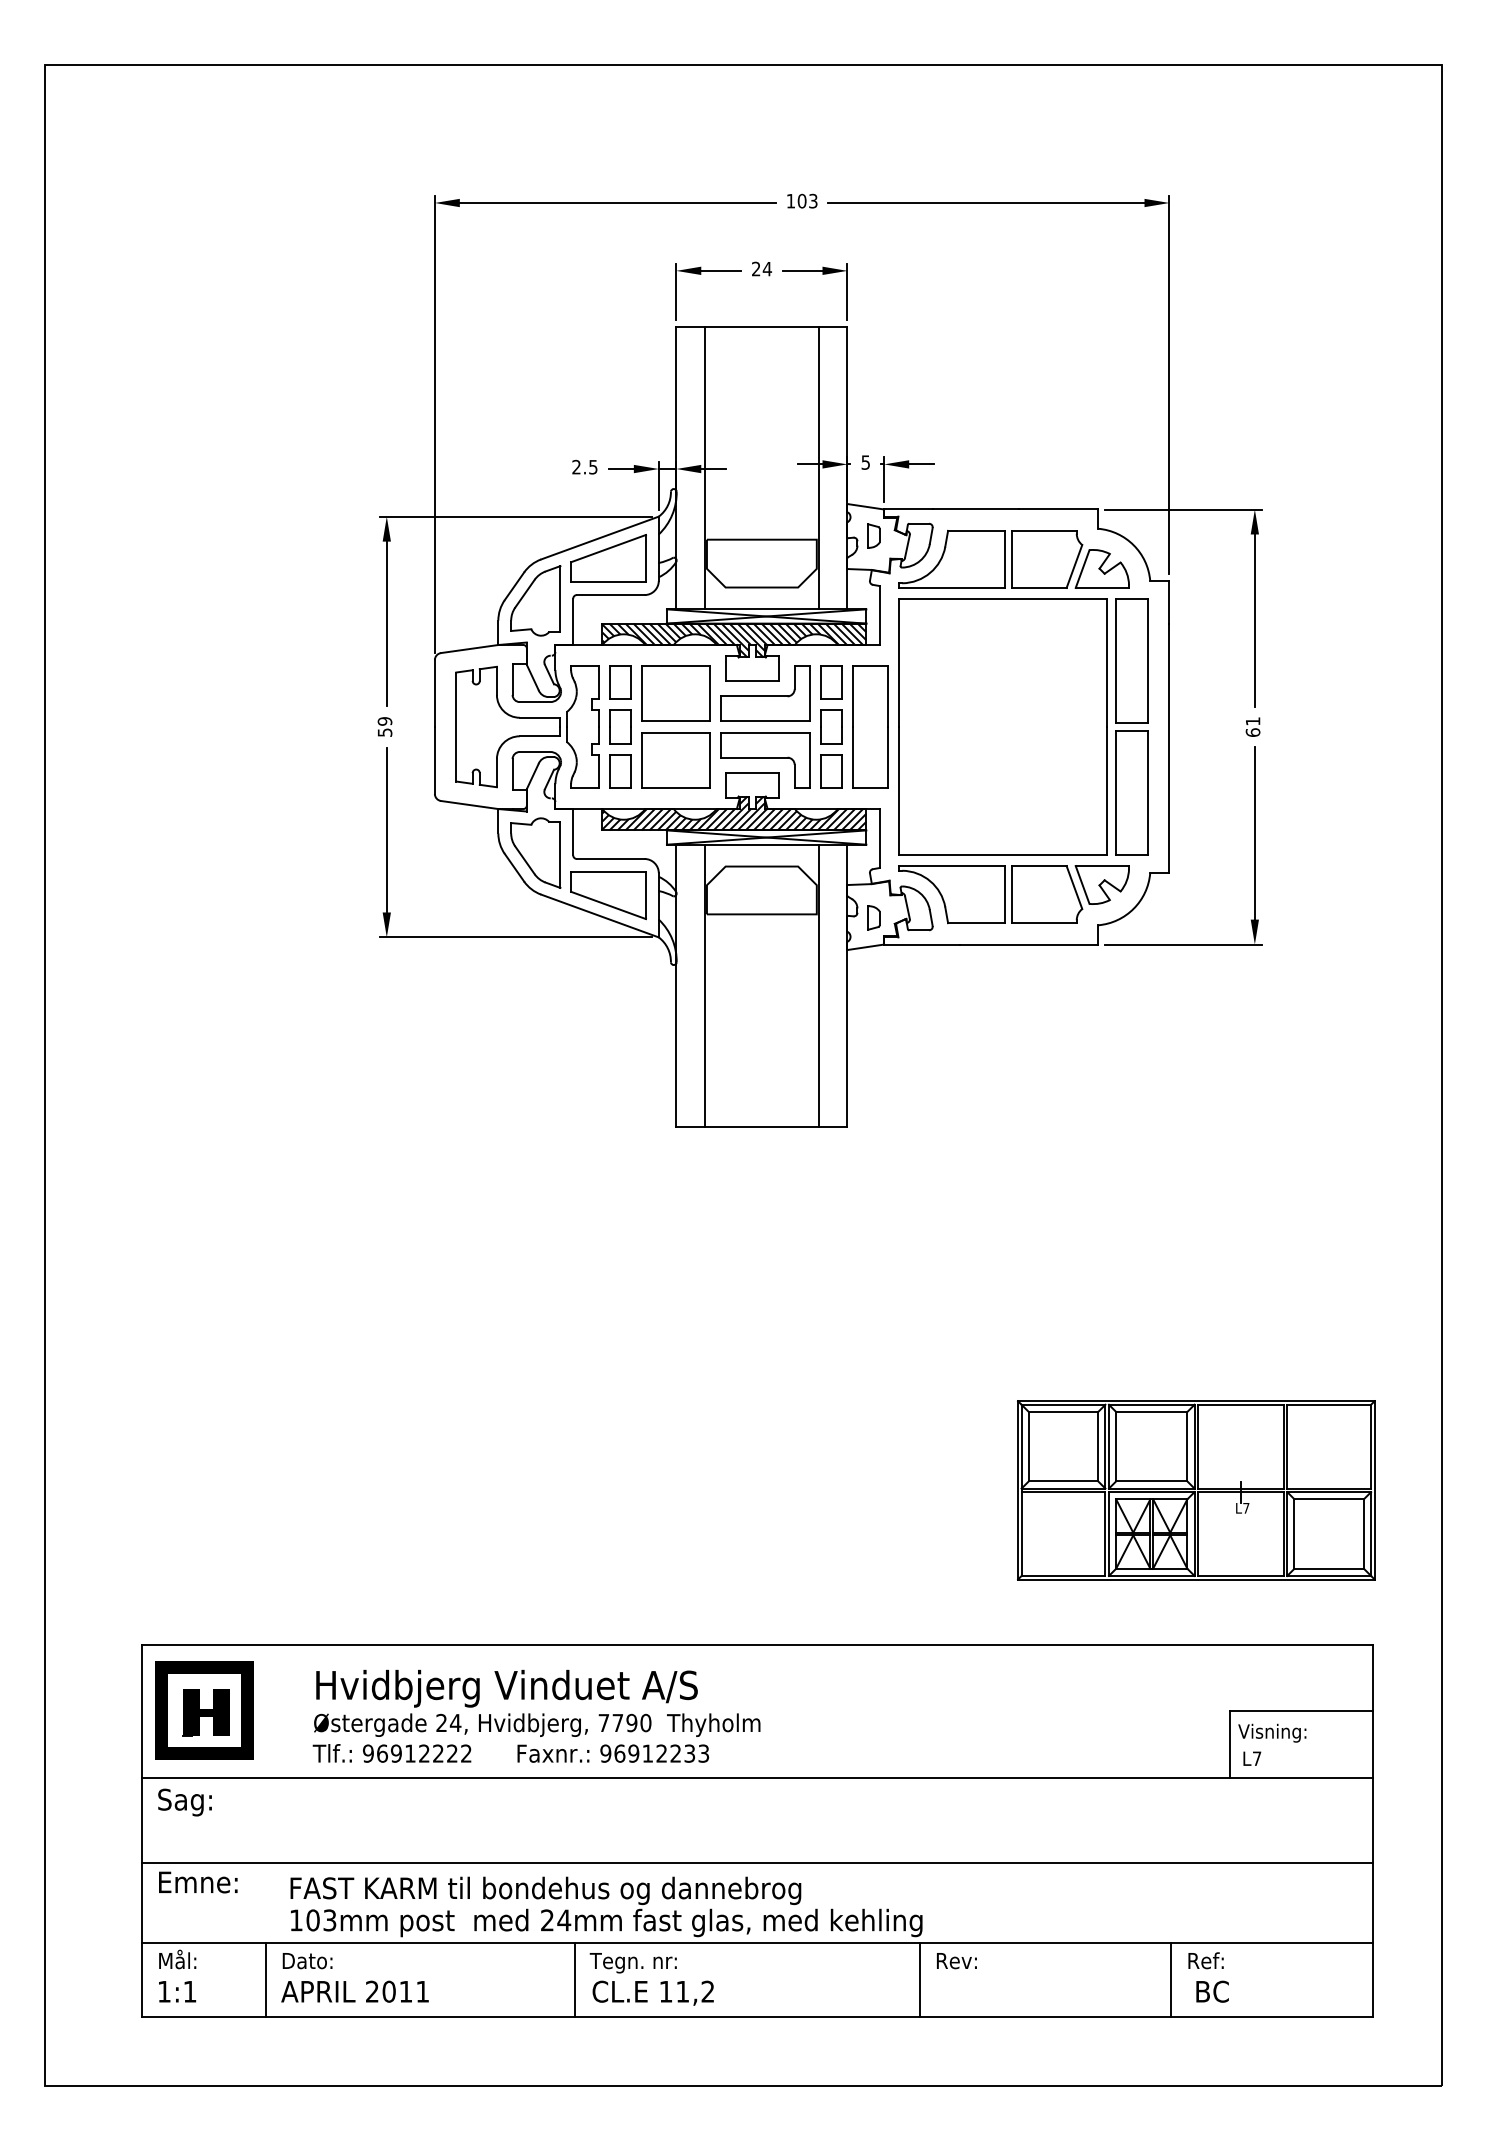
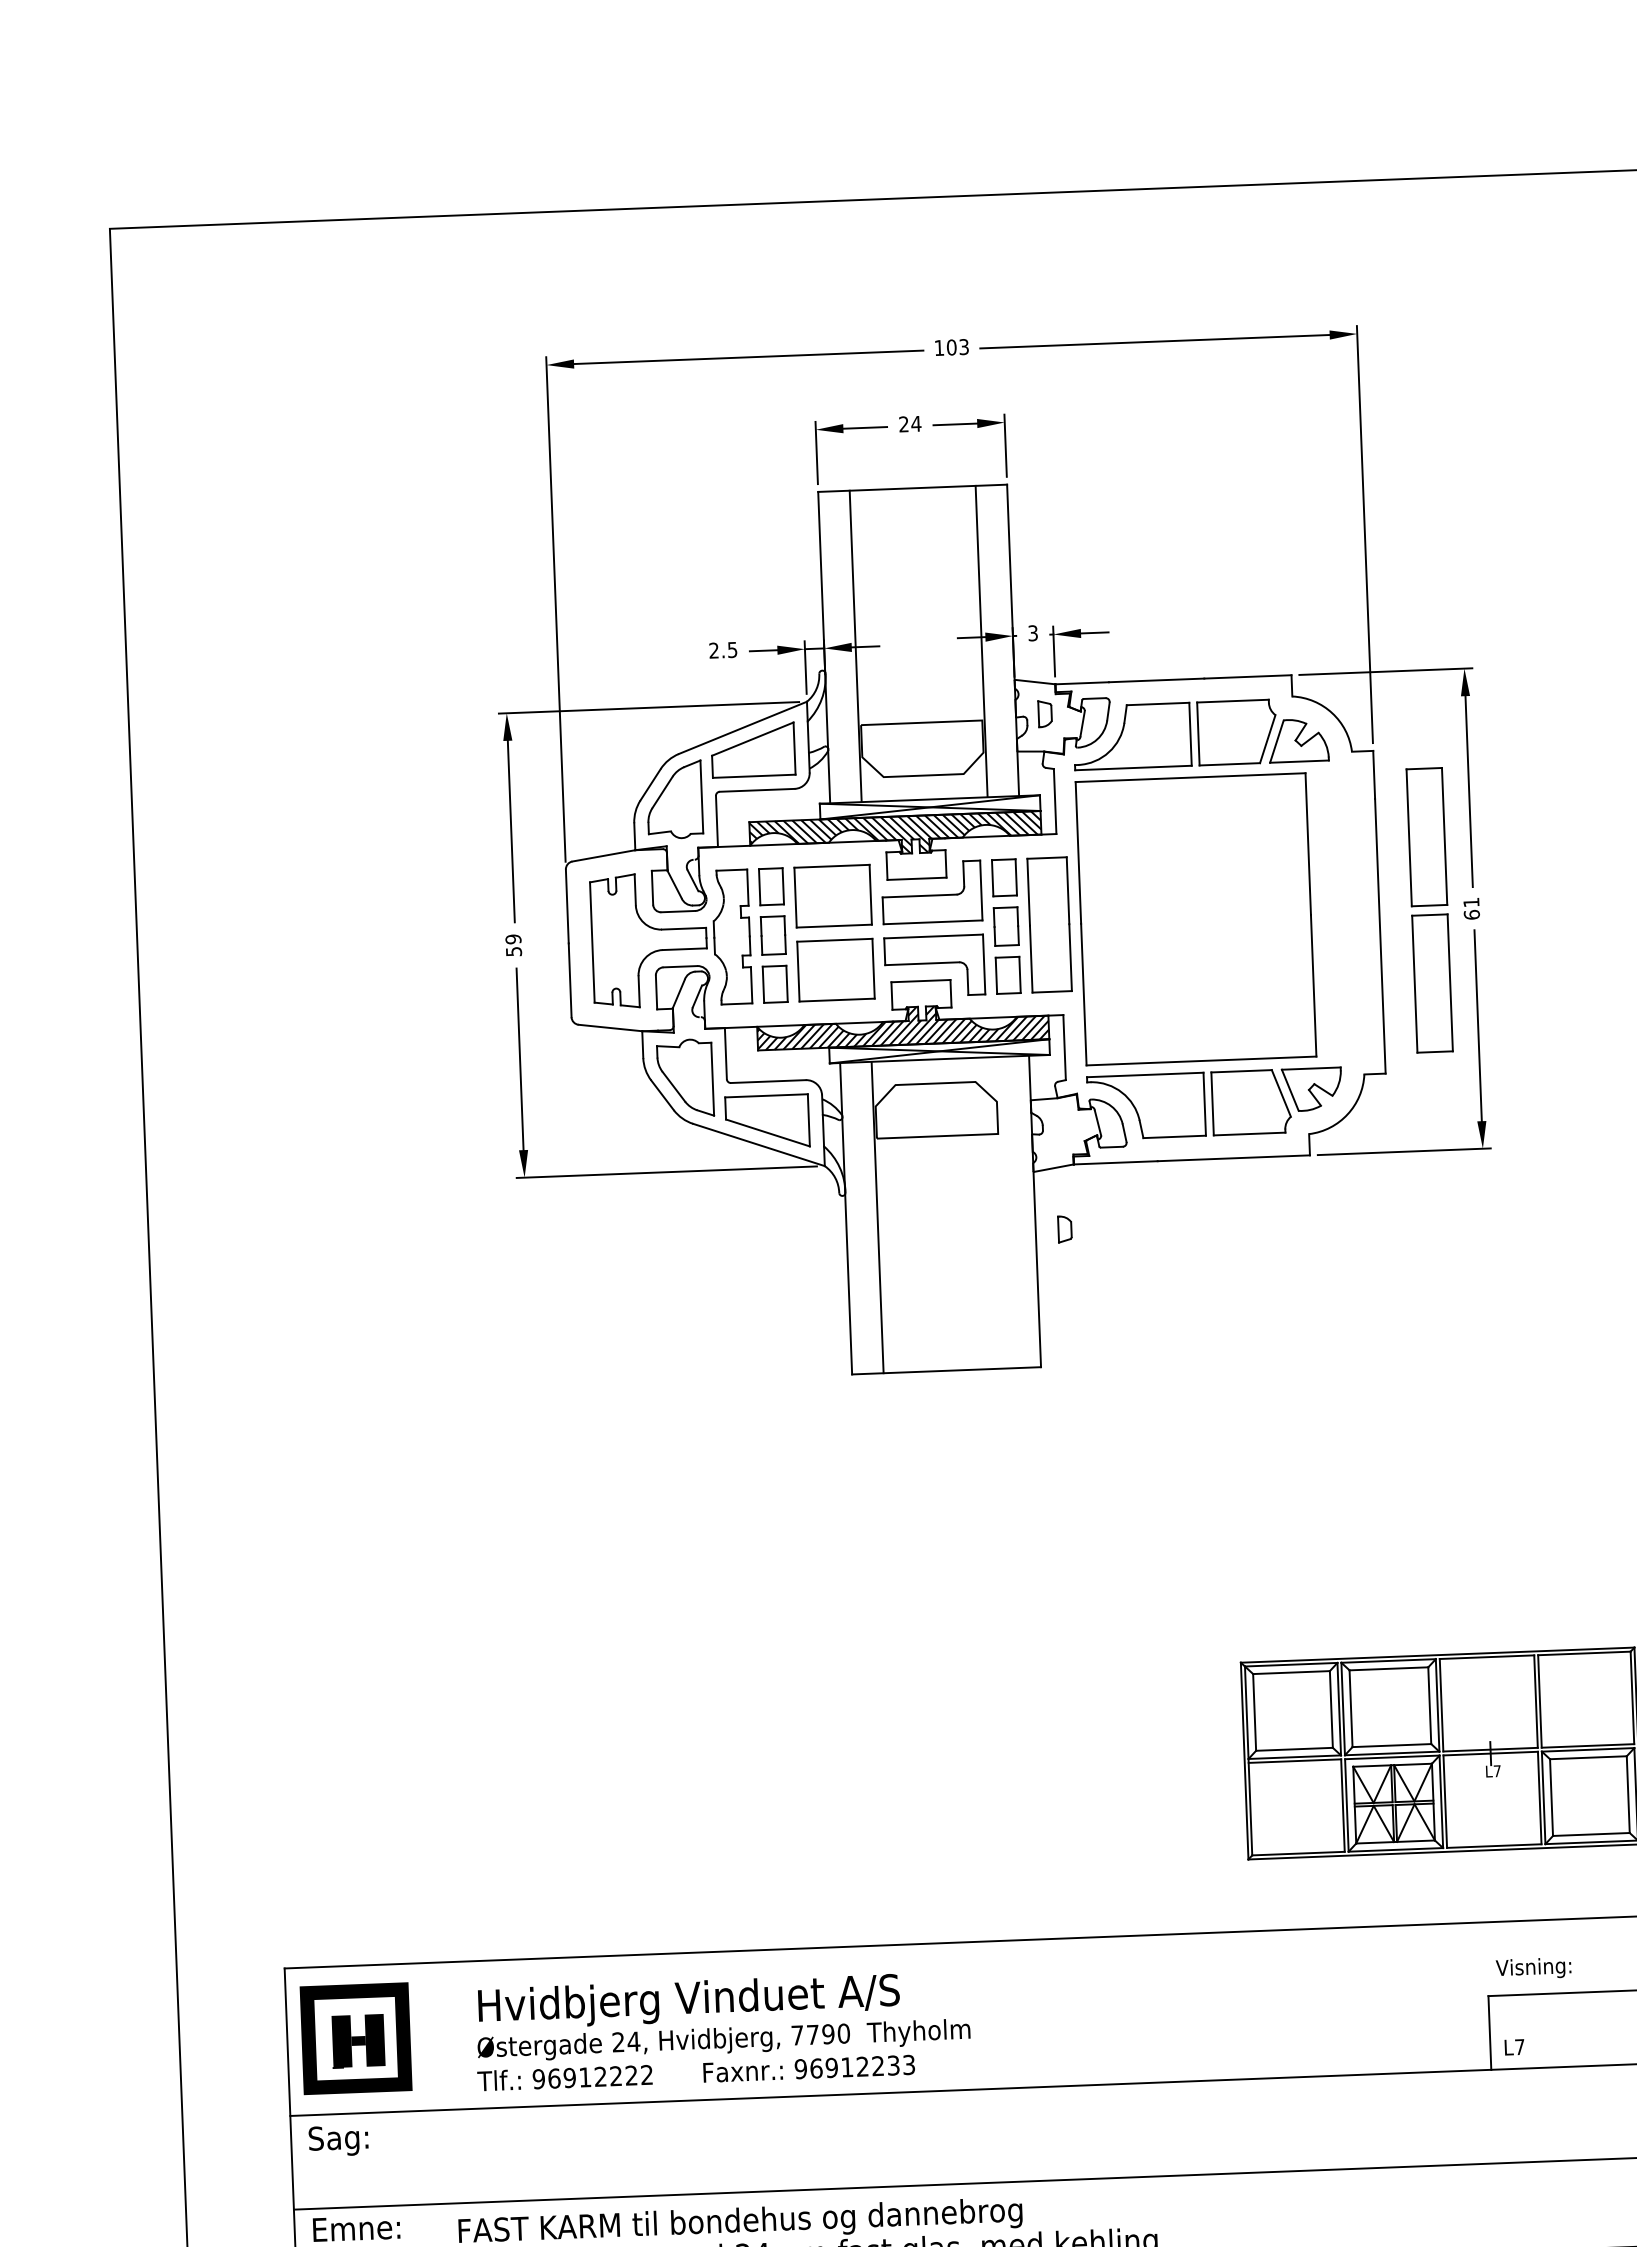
text: (865, 461) -> (1032, 632), 5 -> 3
part: (1131, 726) -> (1429, 909), moved
part: (873, 917) -> (1064, 1228), moved
line: (818, 985) -> (1003, 1212), removed
text: (1272, 1732) -> (1533, 1967), moved

